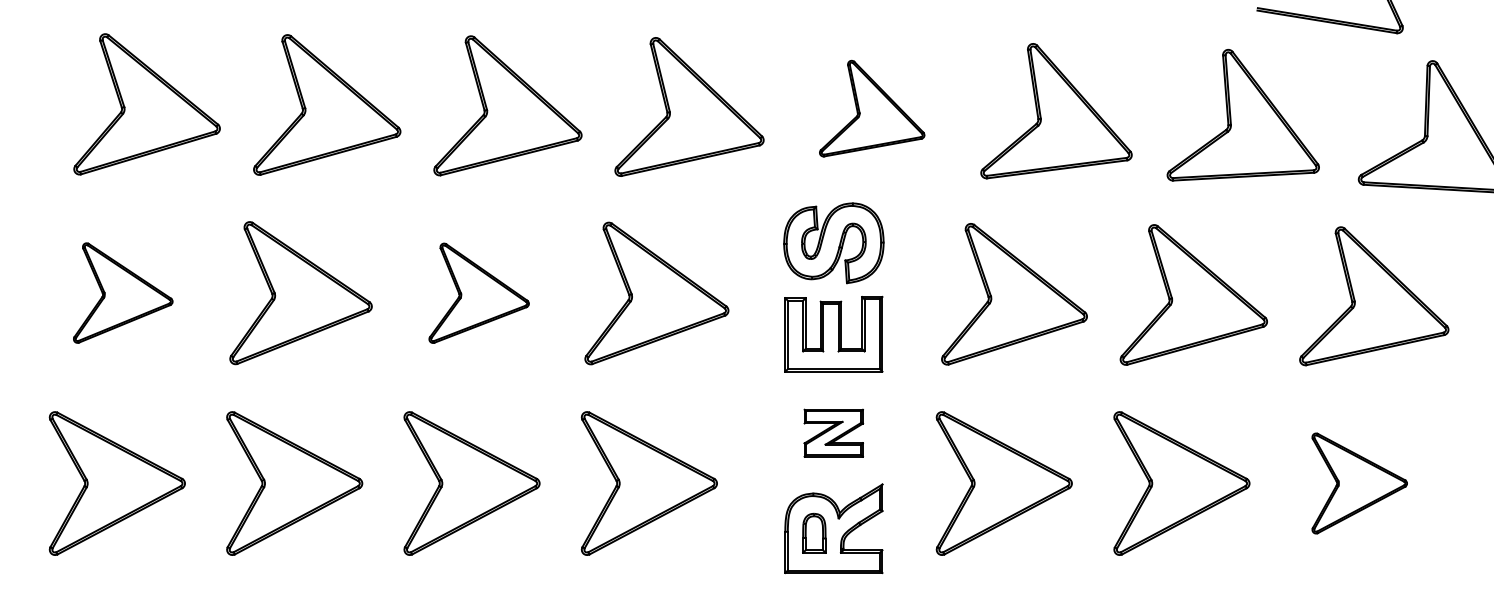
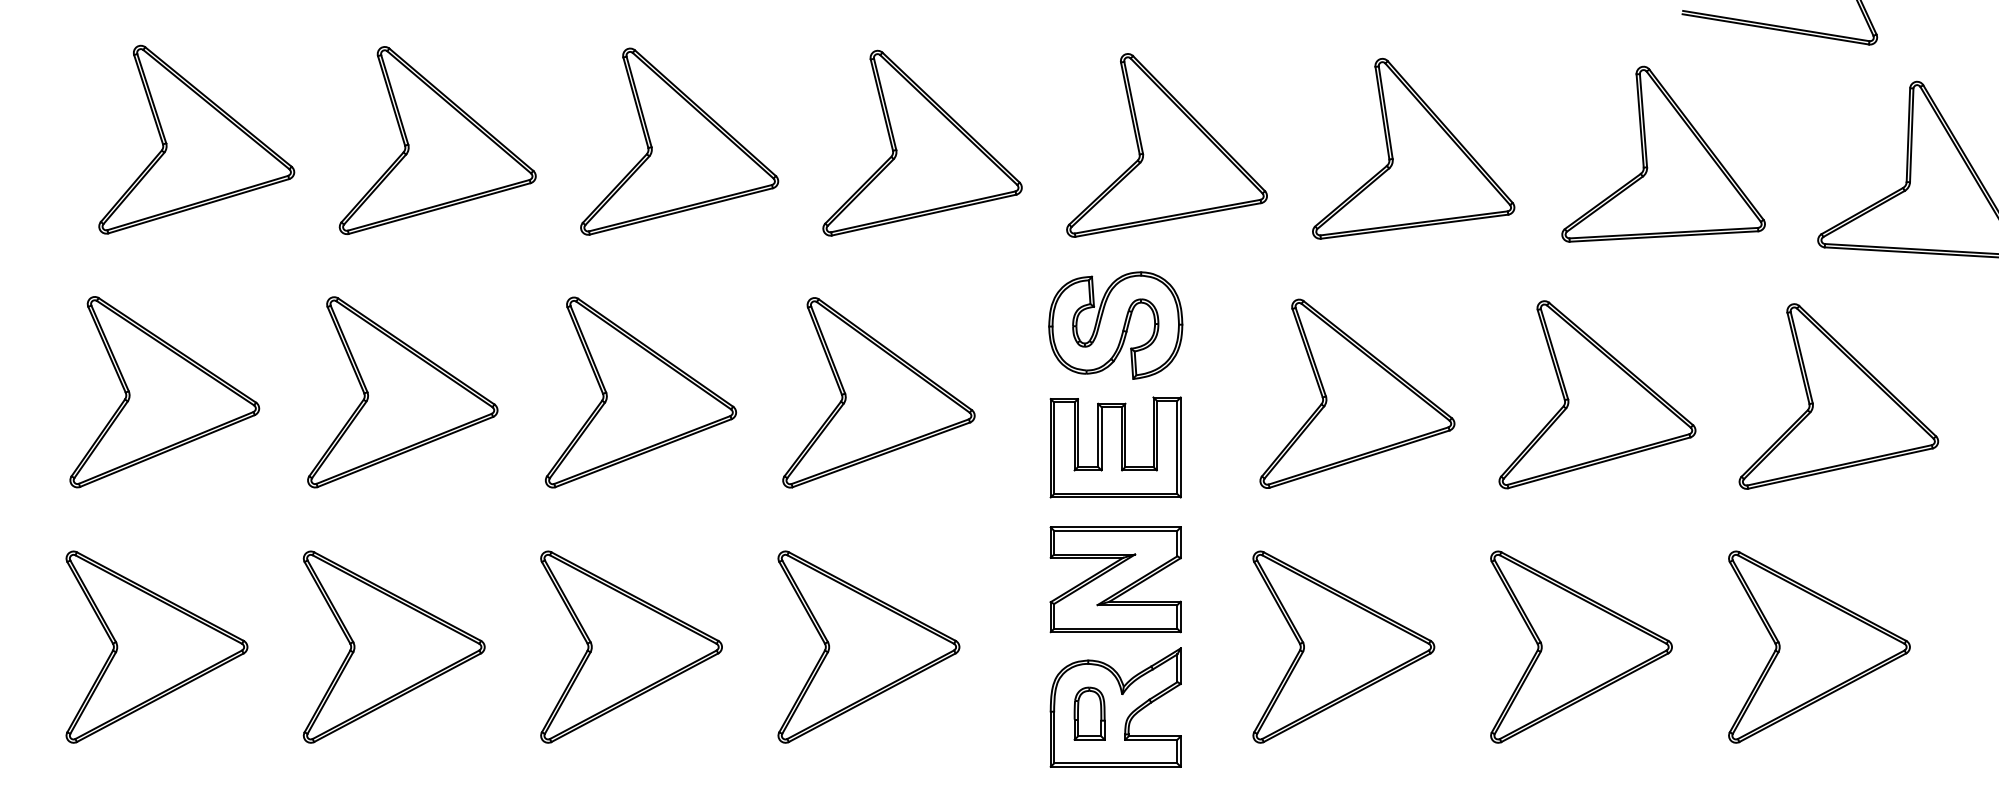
part: (871, 108) -> (1166, 145), size x1.43
part: (123, 293) -> (164, 392), size x1.43
part: (479, 293) -> (641, 392), size x1.43
part: (833, 433) -> (1115, 579), size x1.67
part: (1359, 483) -> (1819, 646), size x1.43

